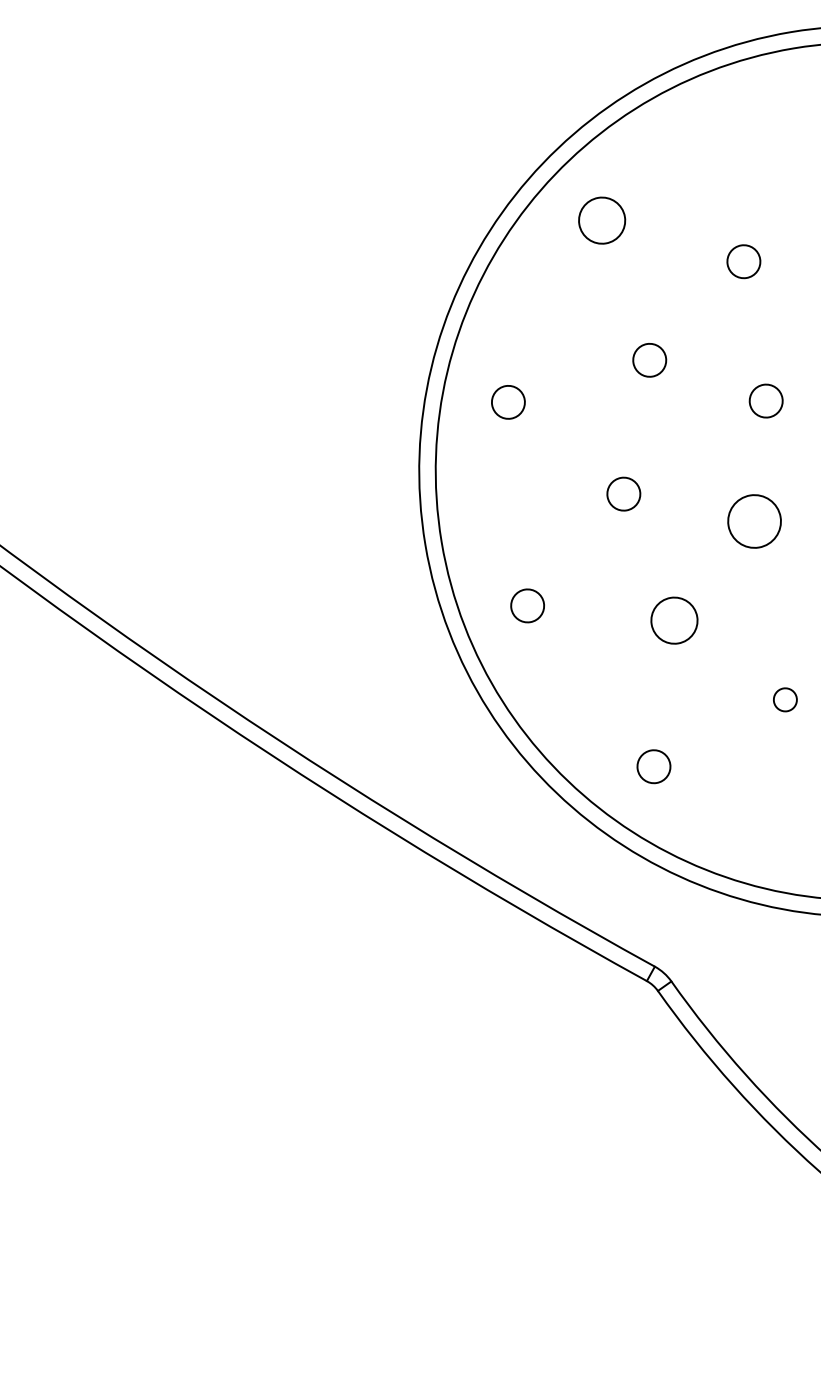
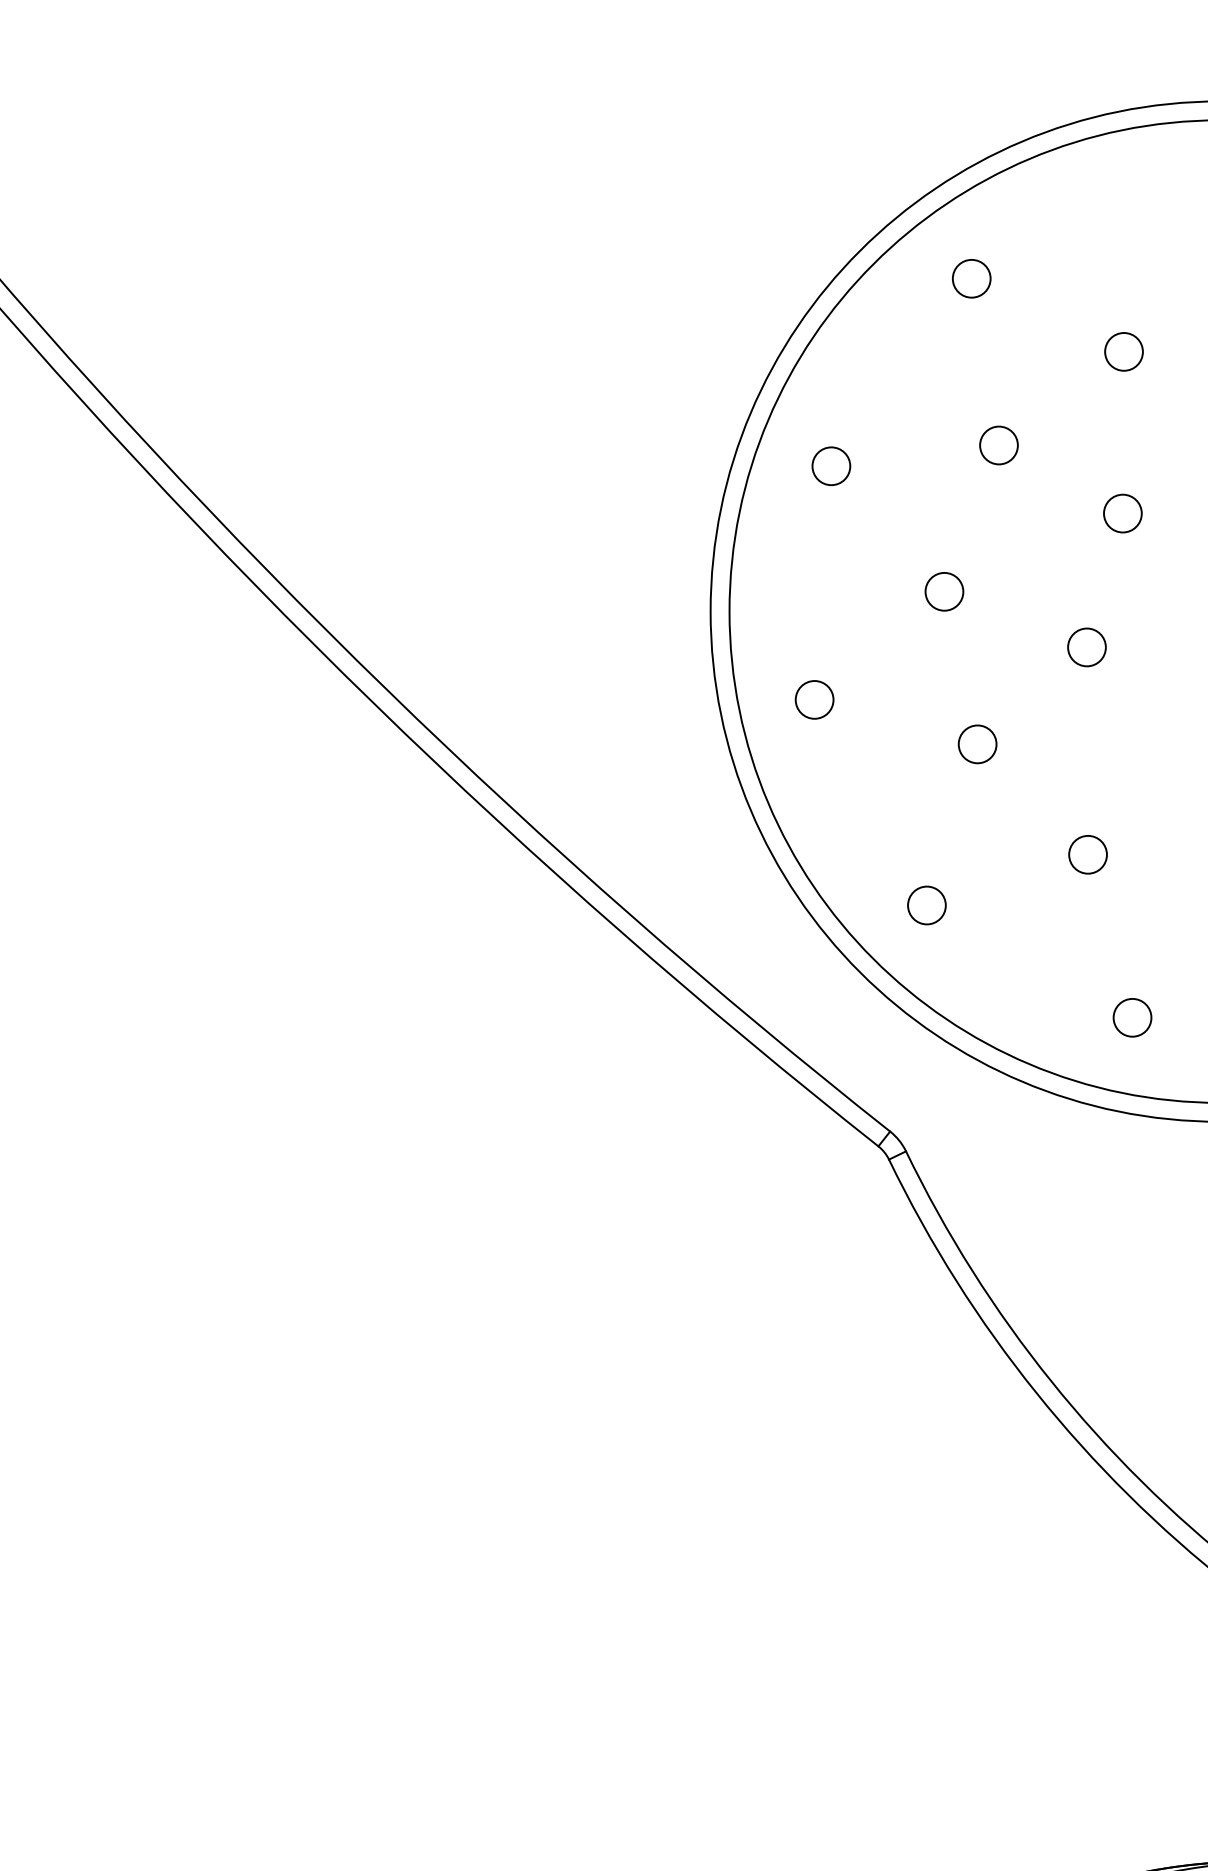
circle: (602, 220) -> (971, 278), size x0.71
circle: (754, 521) -> (1086, 647), size x0.62
circle: (674, 620) -> (977, 744), size x0.71
circle: (784, 699) -> (1087, 854), size x1.43

